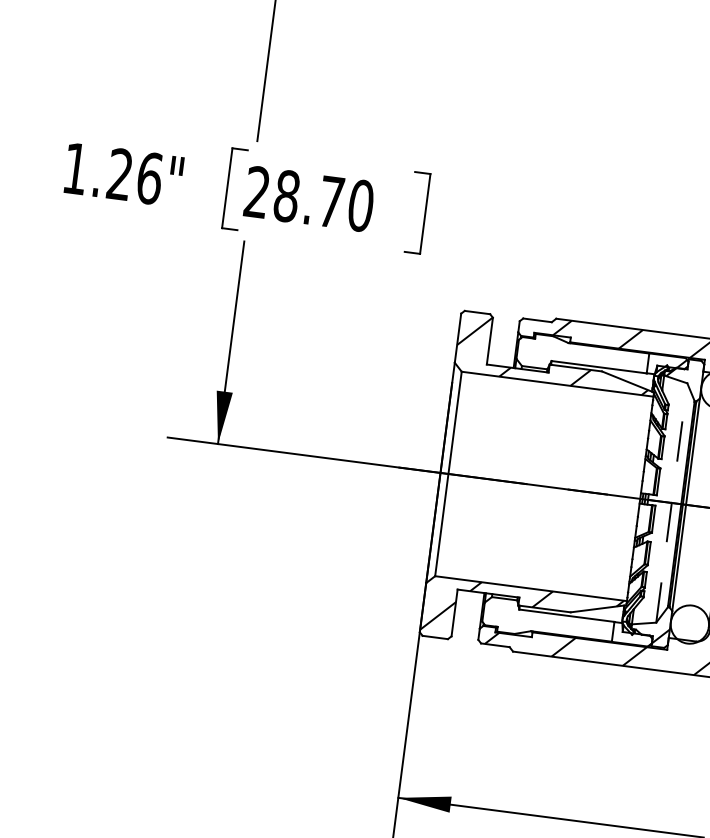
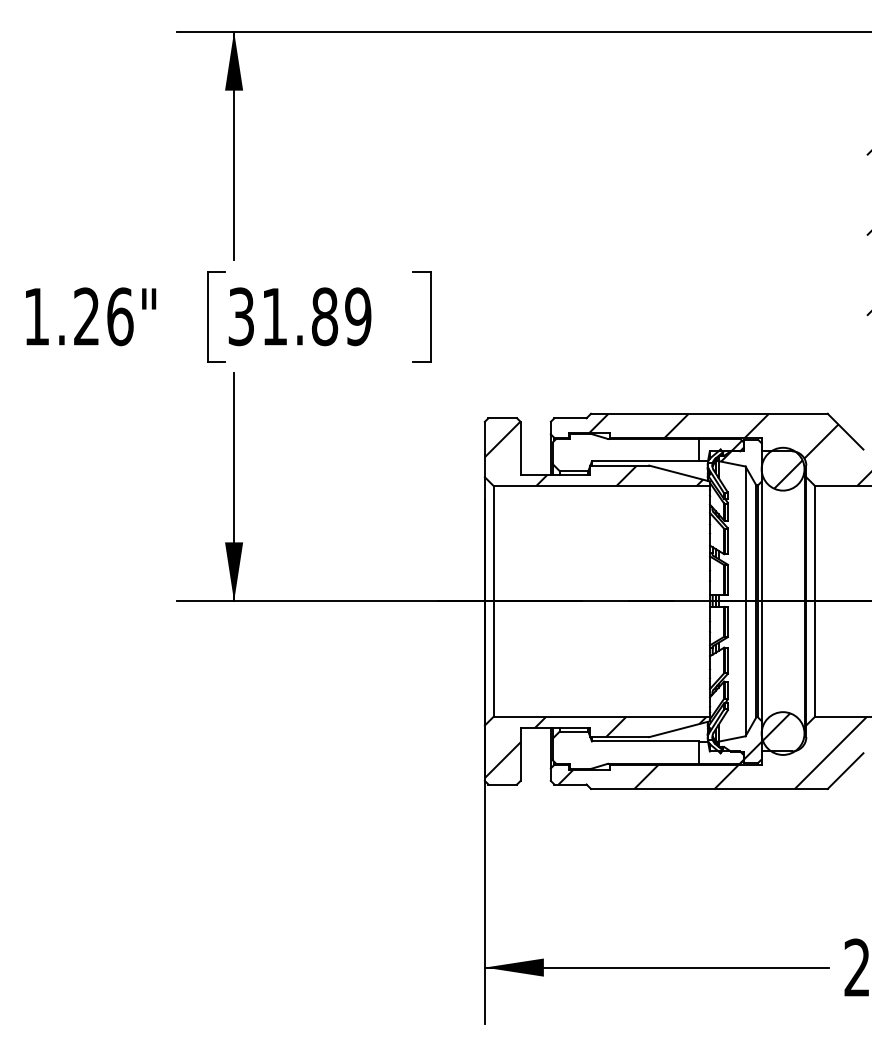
text: (308, 198) -> (299, 316), 28.70 -> 31.89
line: (671, 503) -> (745, 601), dashed -> solid
hatch: (684, 617) -> (776, 726), added

